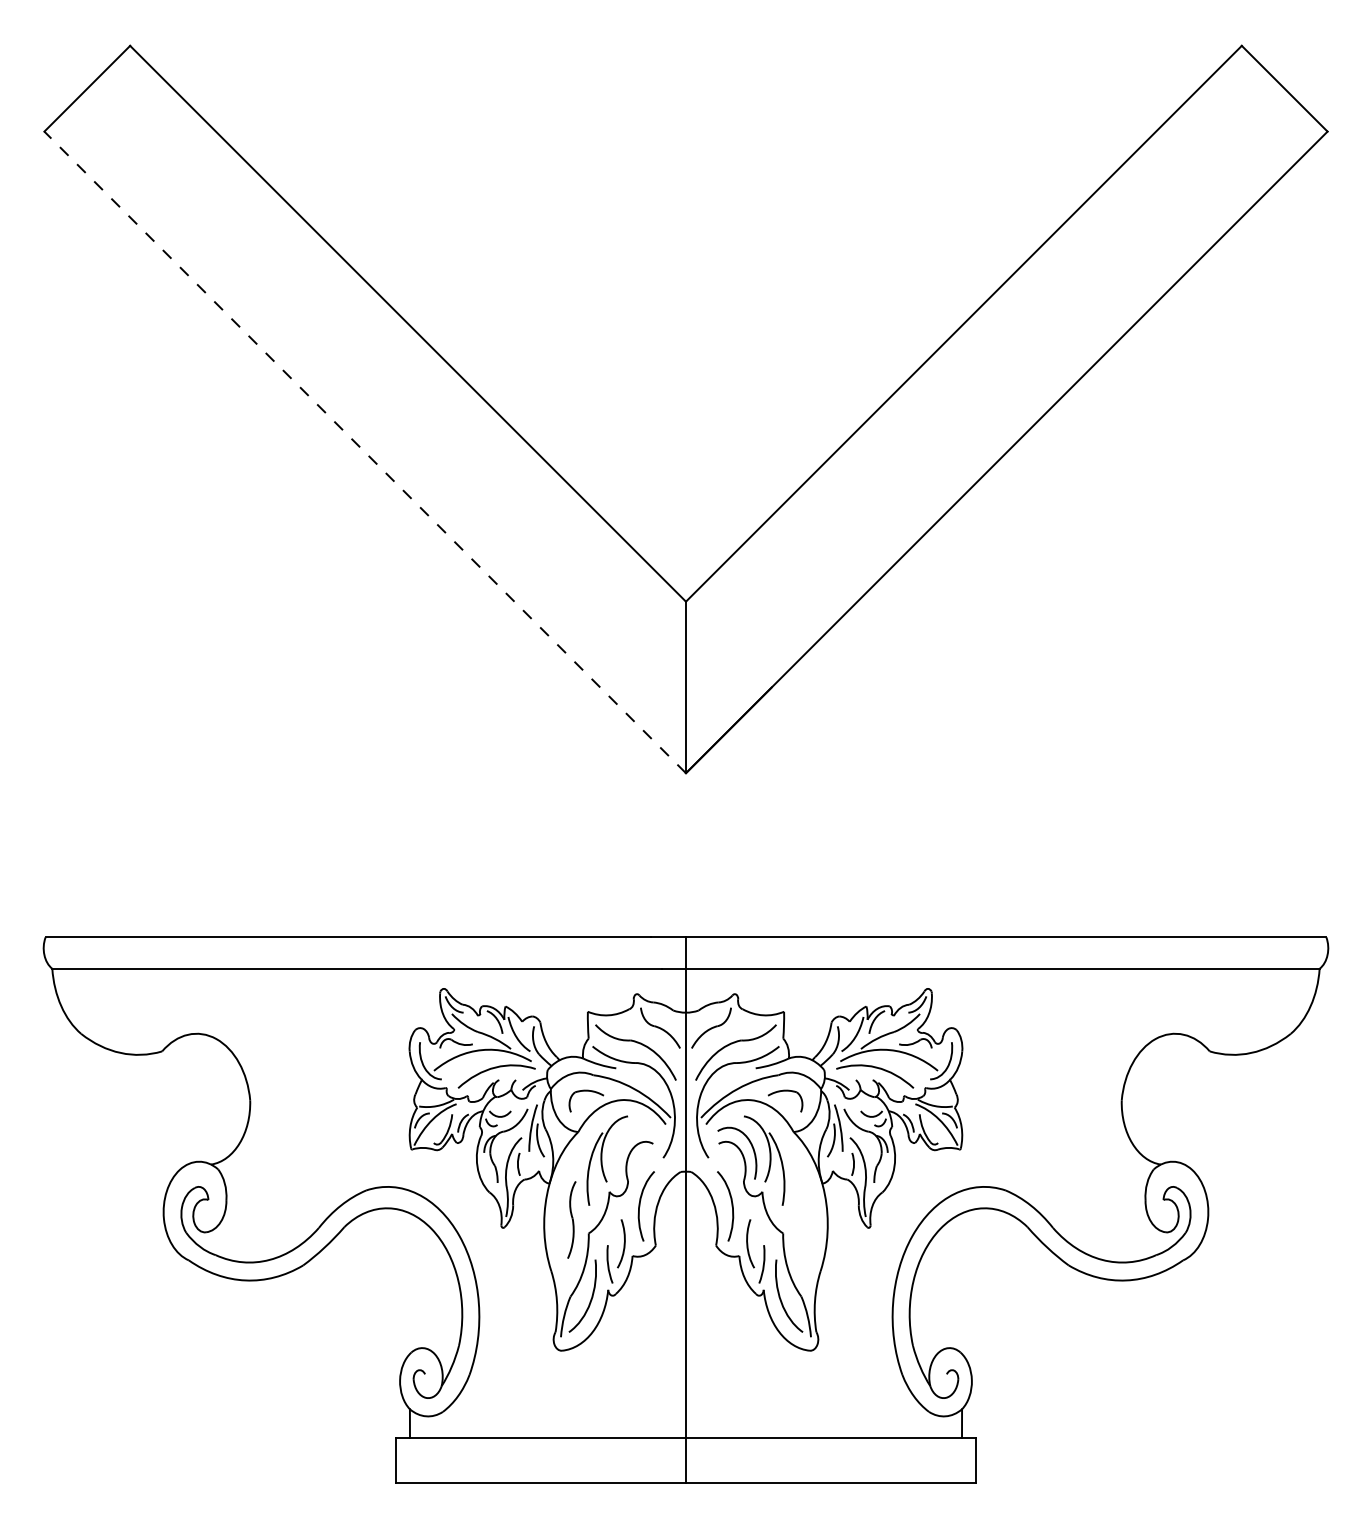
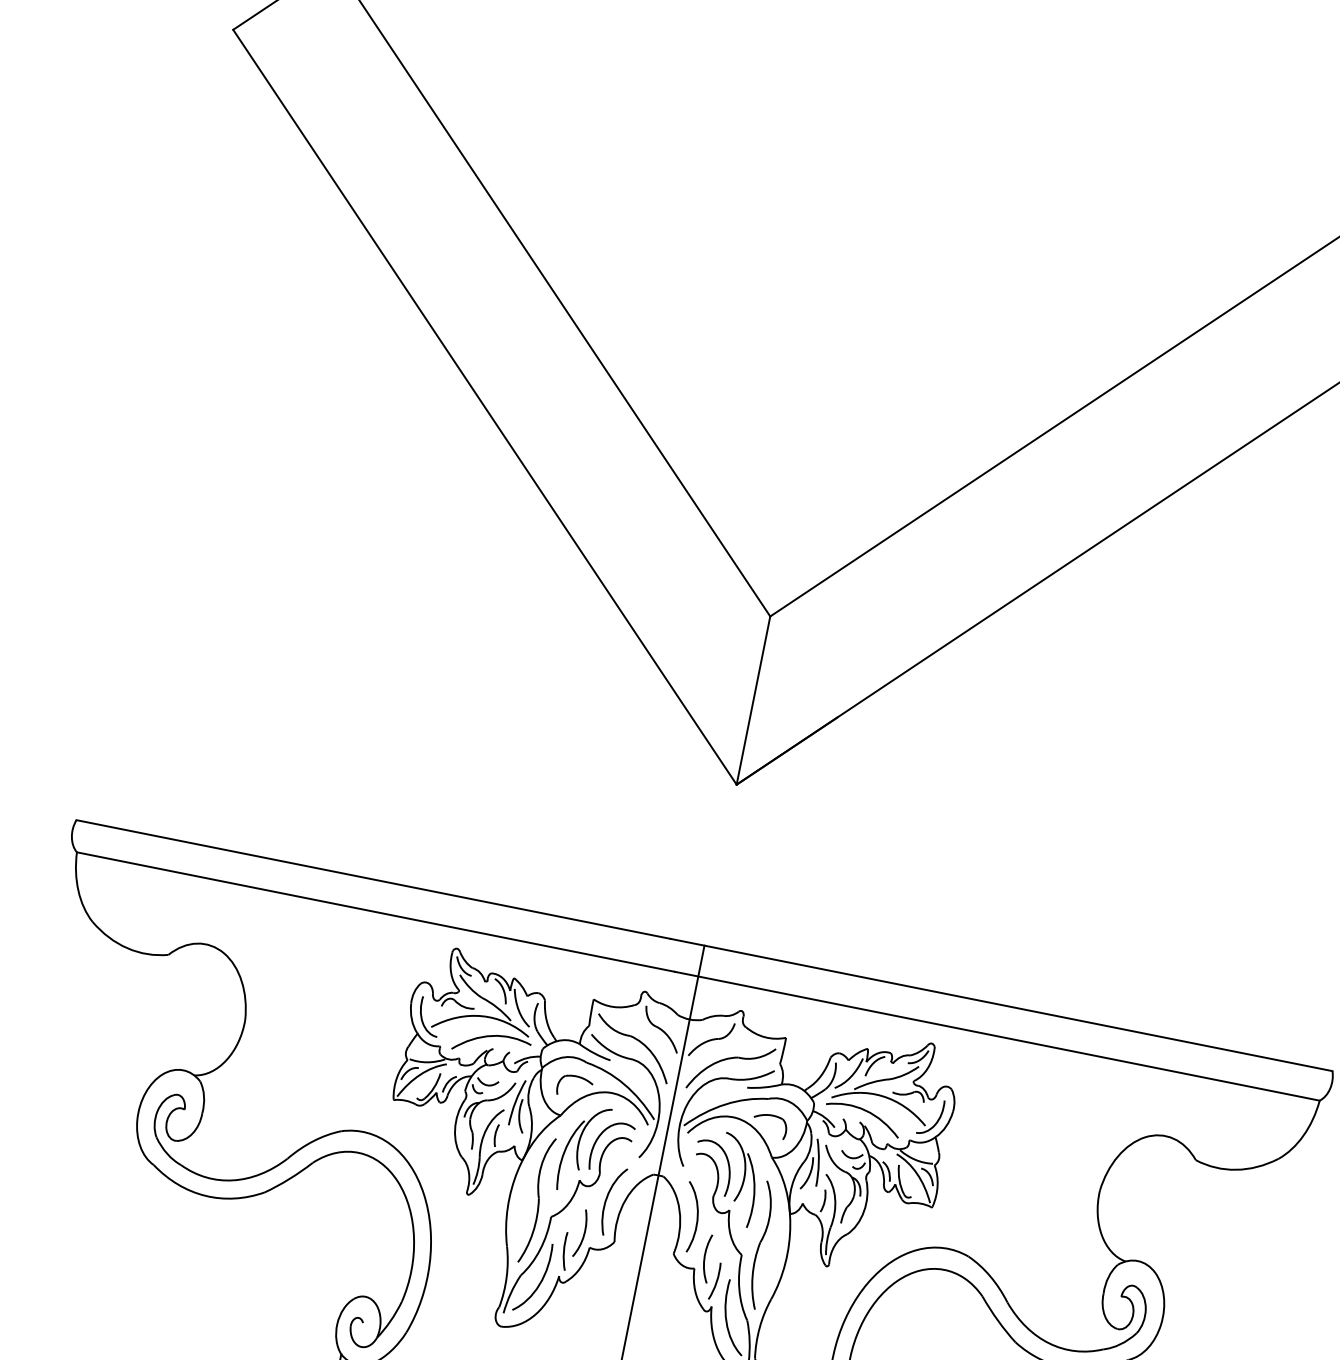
line: (365, 452) -> (485, 407), dashed -> solid
arc: (620, 1147) -> (599, 1138), added
part: (571, 1219) -> (536, 1199), size x1.67
part: (799, 1219) -> (760, 1244), added

